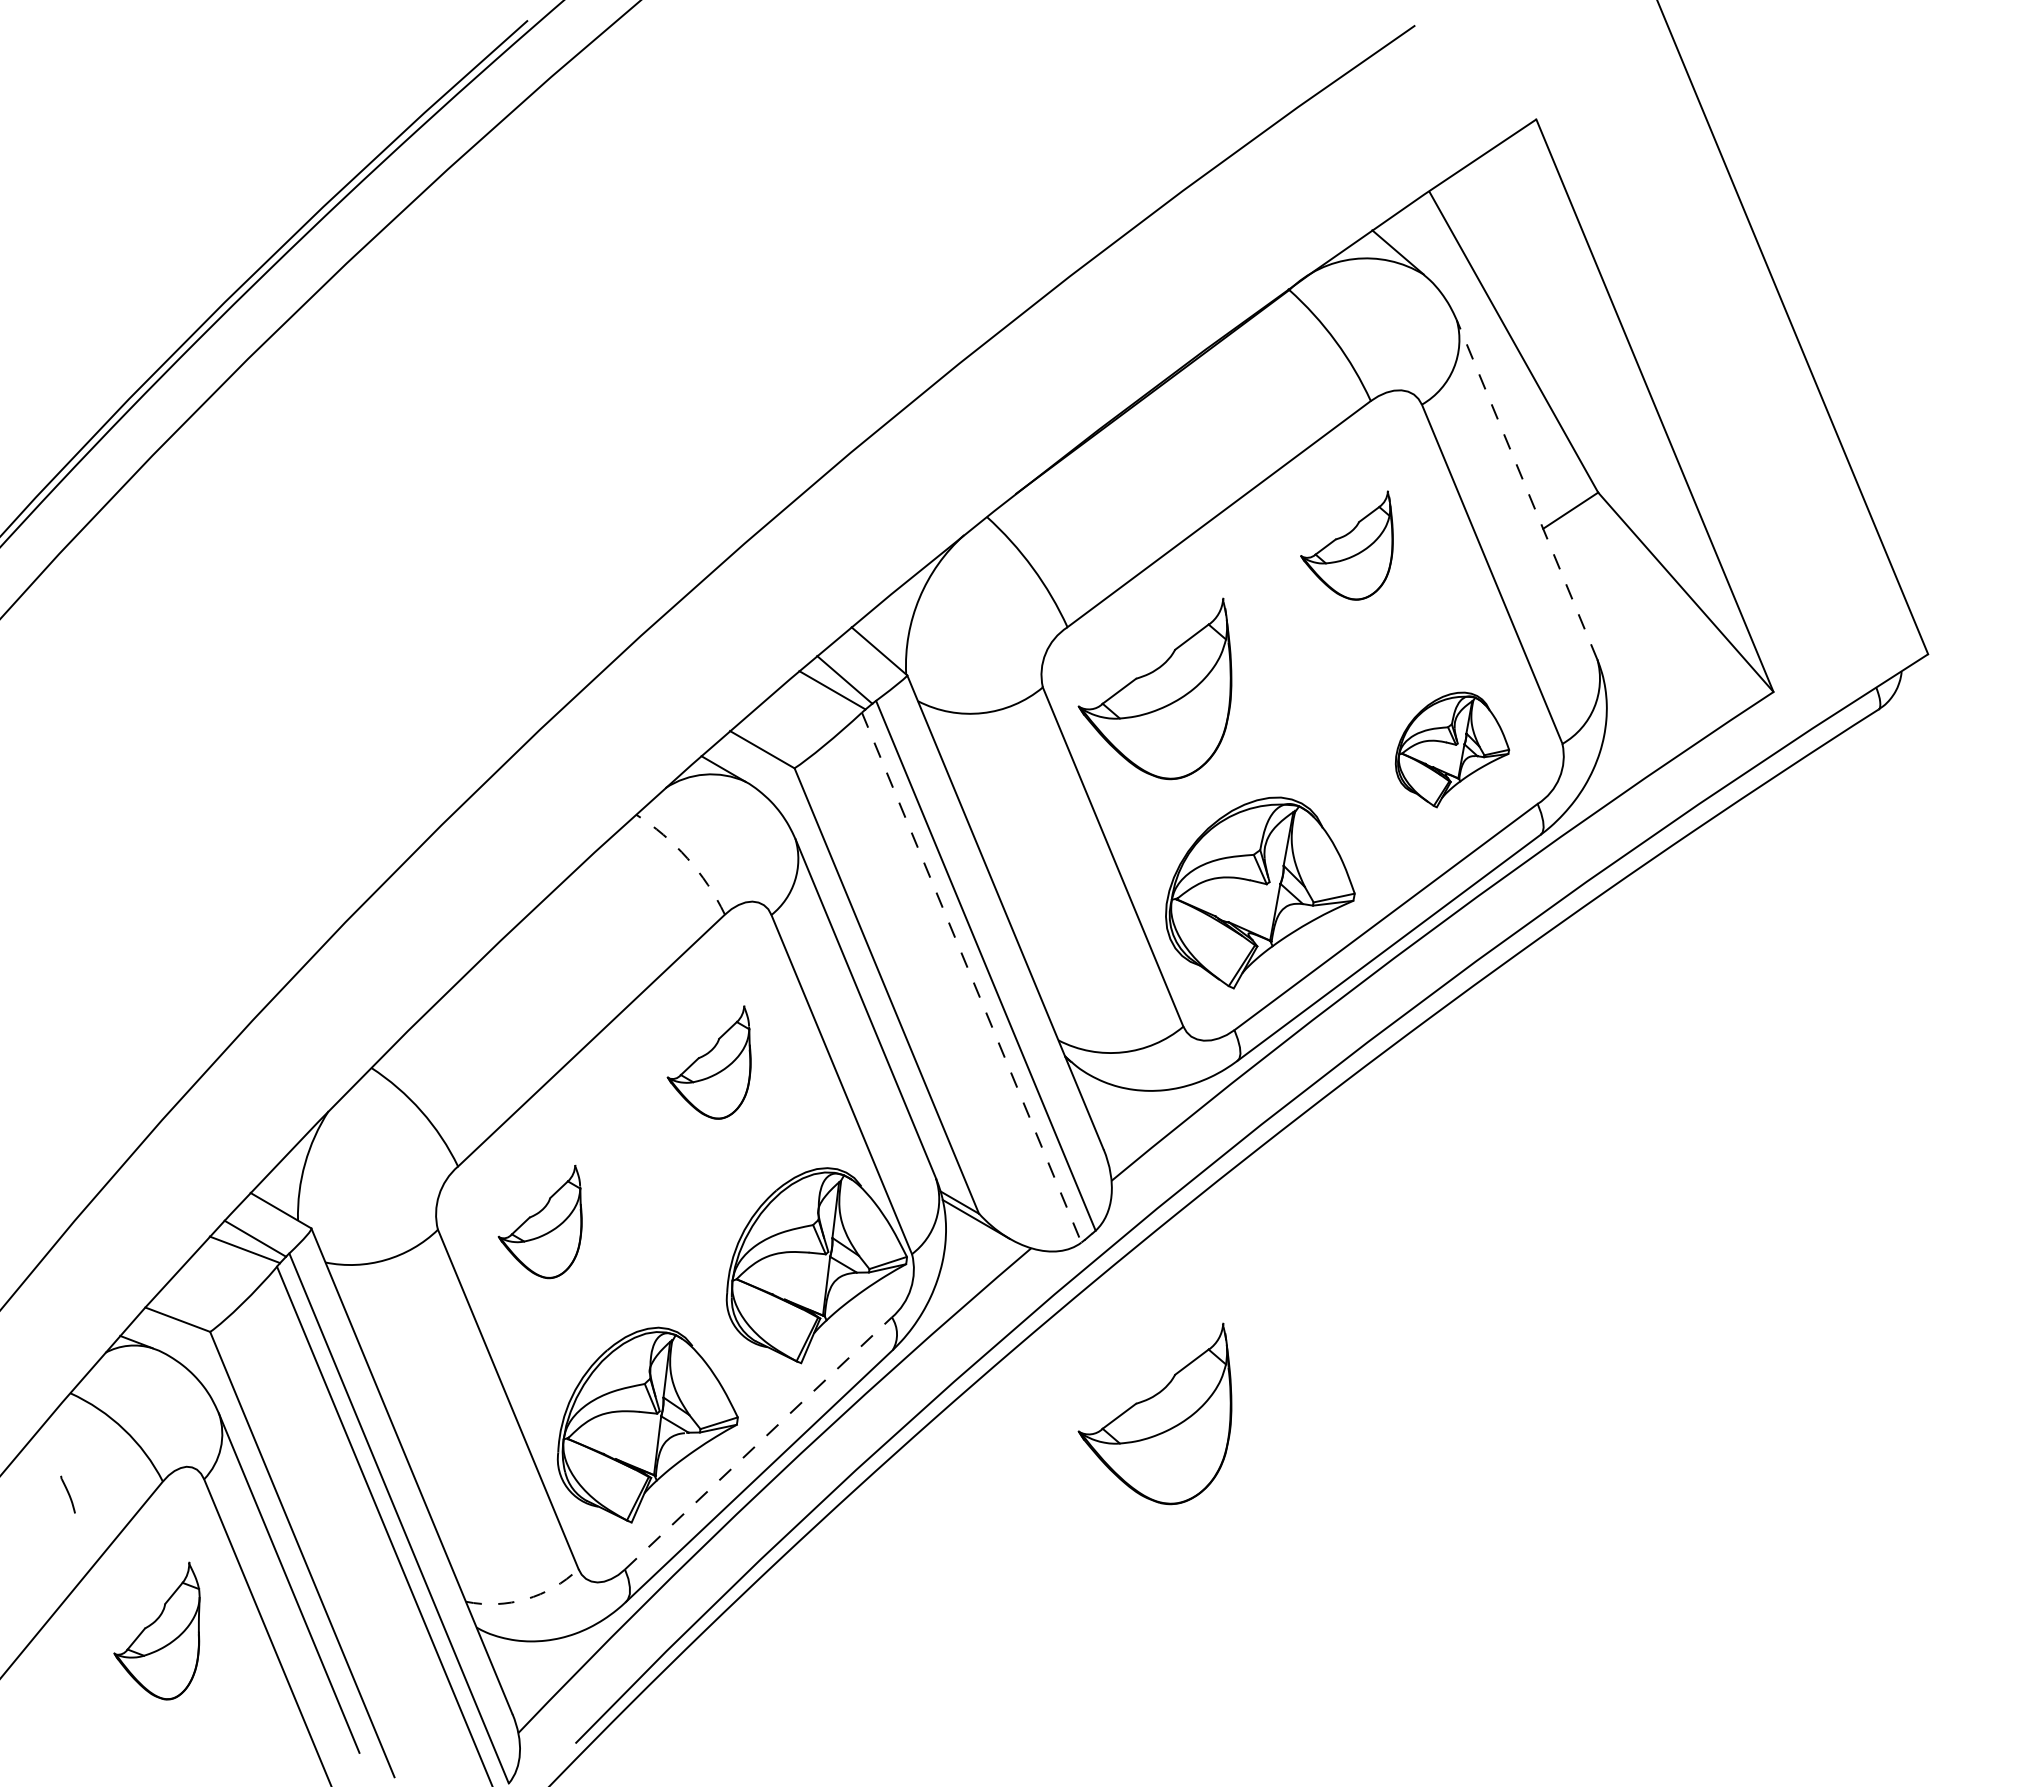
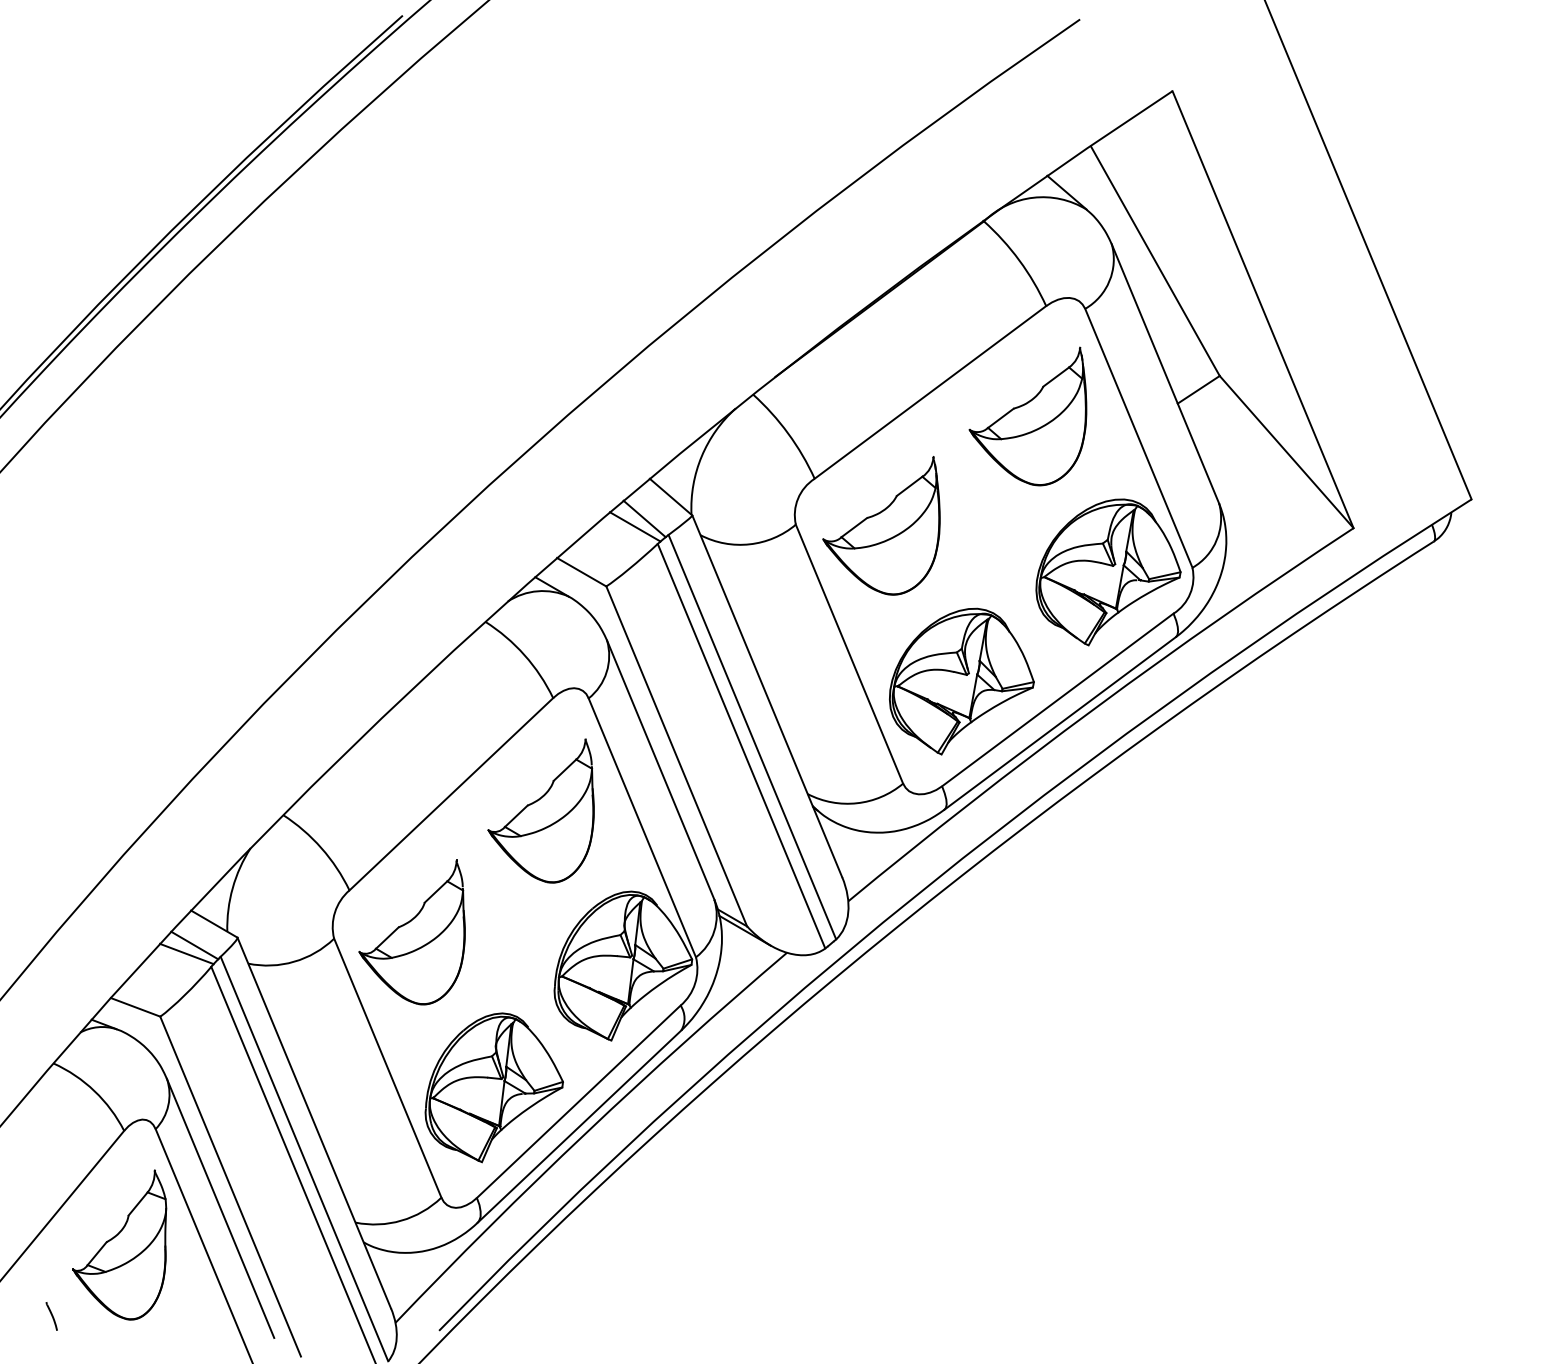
line: (1526, 489) -> (1165, 373), dashed -> solid
part: (1346, 545) -> (1027, 416), size x1.67
part: (1452, 749) -> (1108, 572), size x1.67
arc: (687, 858) -> (524, 655), dashed -> solid
line: (971, 977) -> (741, 746), dashed -> solid
part: (709, 1062) -> (541, 810), size x1.67
part: (540, 1221) -> (412, 932), size x1.67
part: (1154, 1413) -> (881, 1078), removed
line: (758, 1443) -> (578, 1101), dashed -> solid
part: (67, 1494) -> (51, 1316), moved
arc: (526, 1599) -> (401, 1220), dashed -> solid
part: (156, 1630) -> (119, 1244), size x1.43

